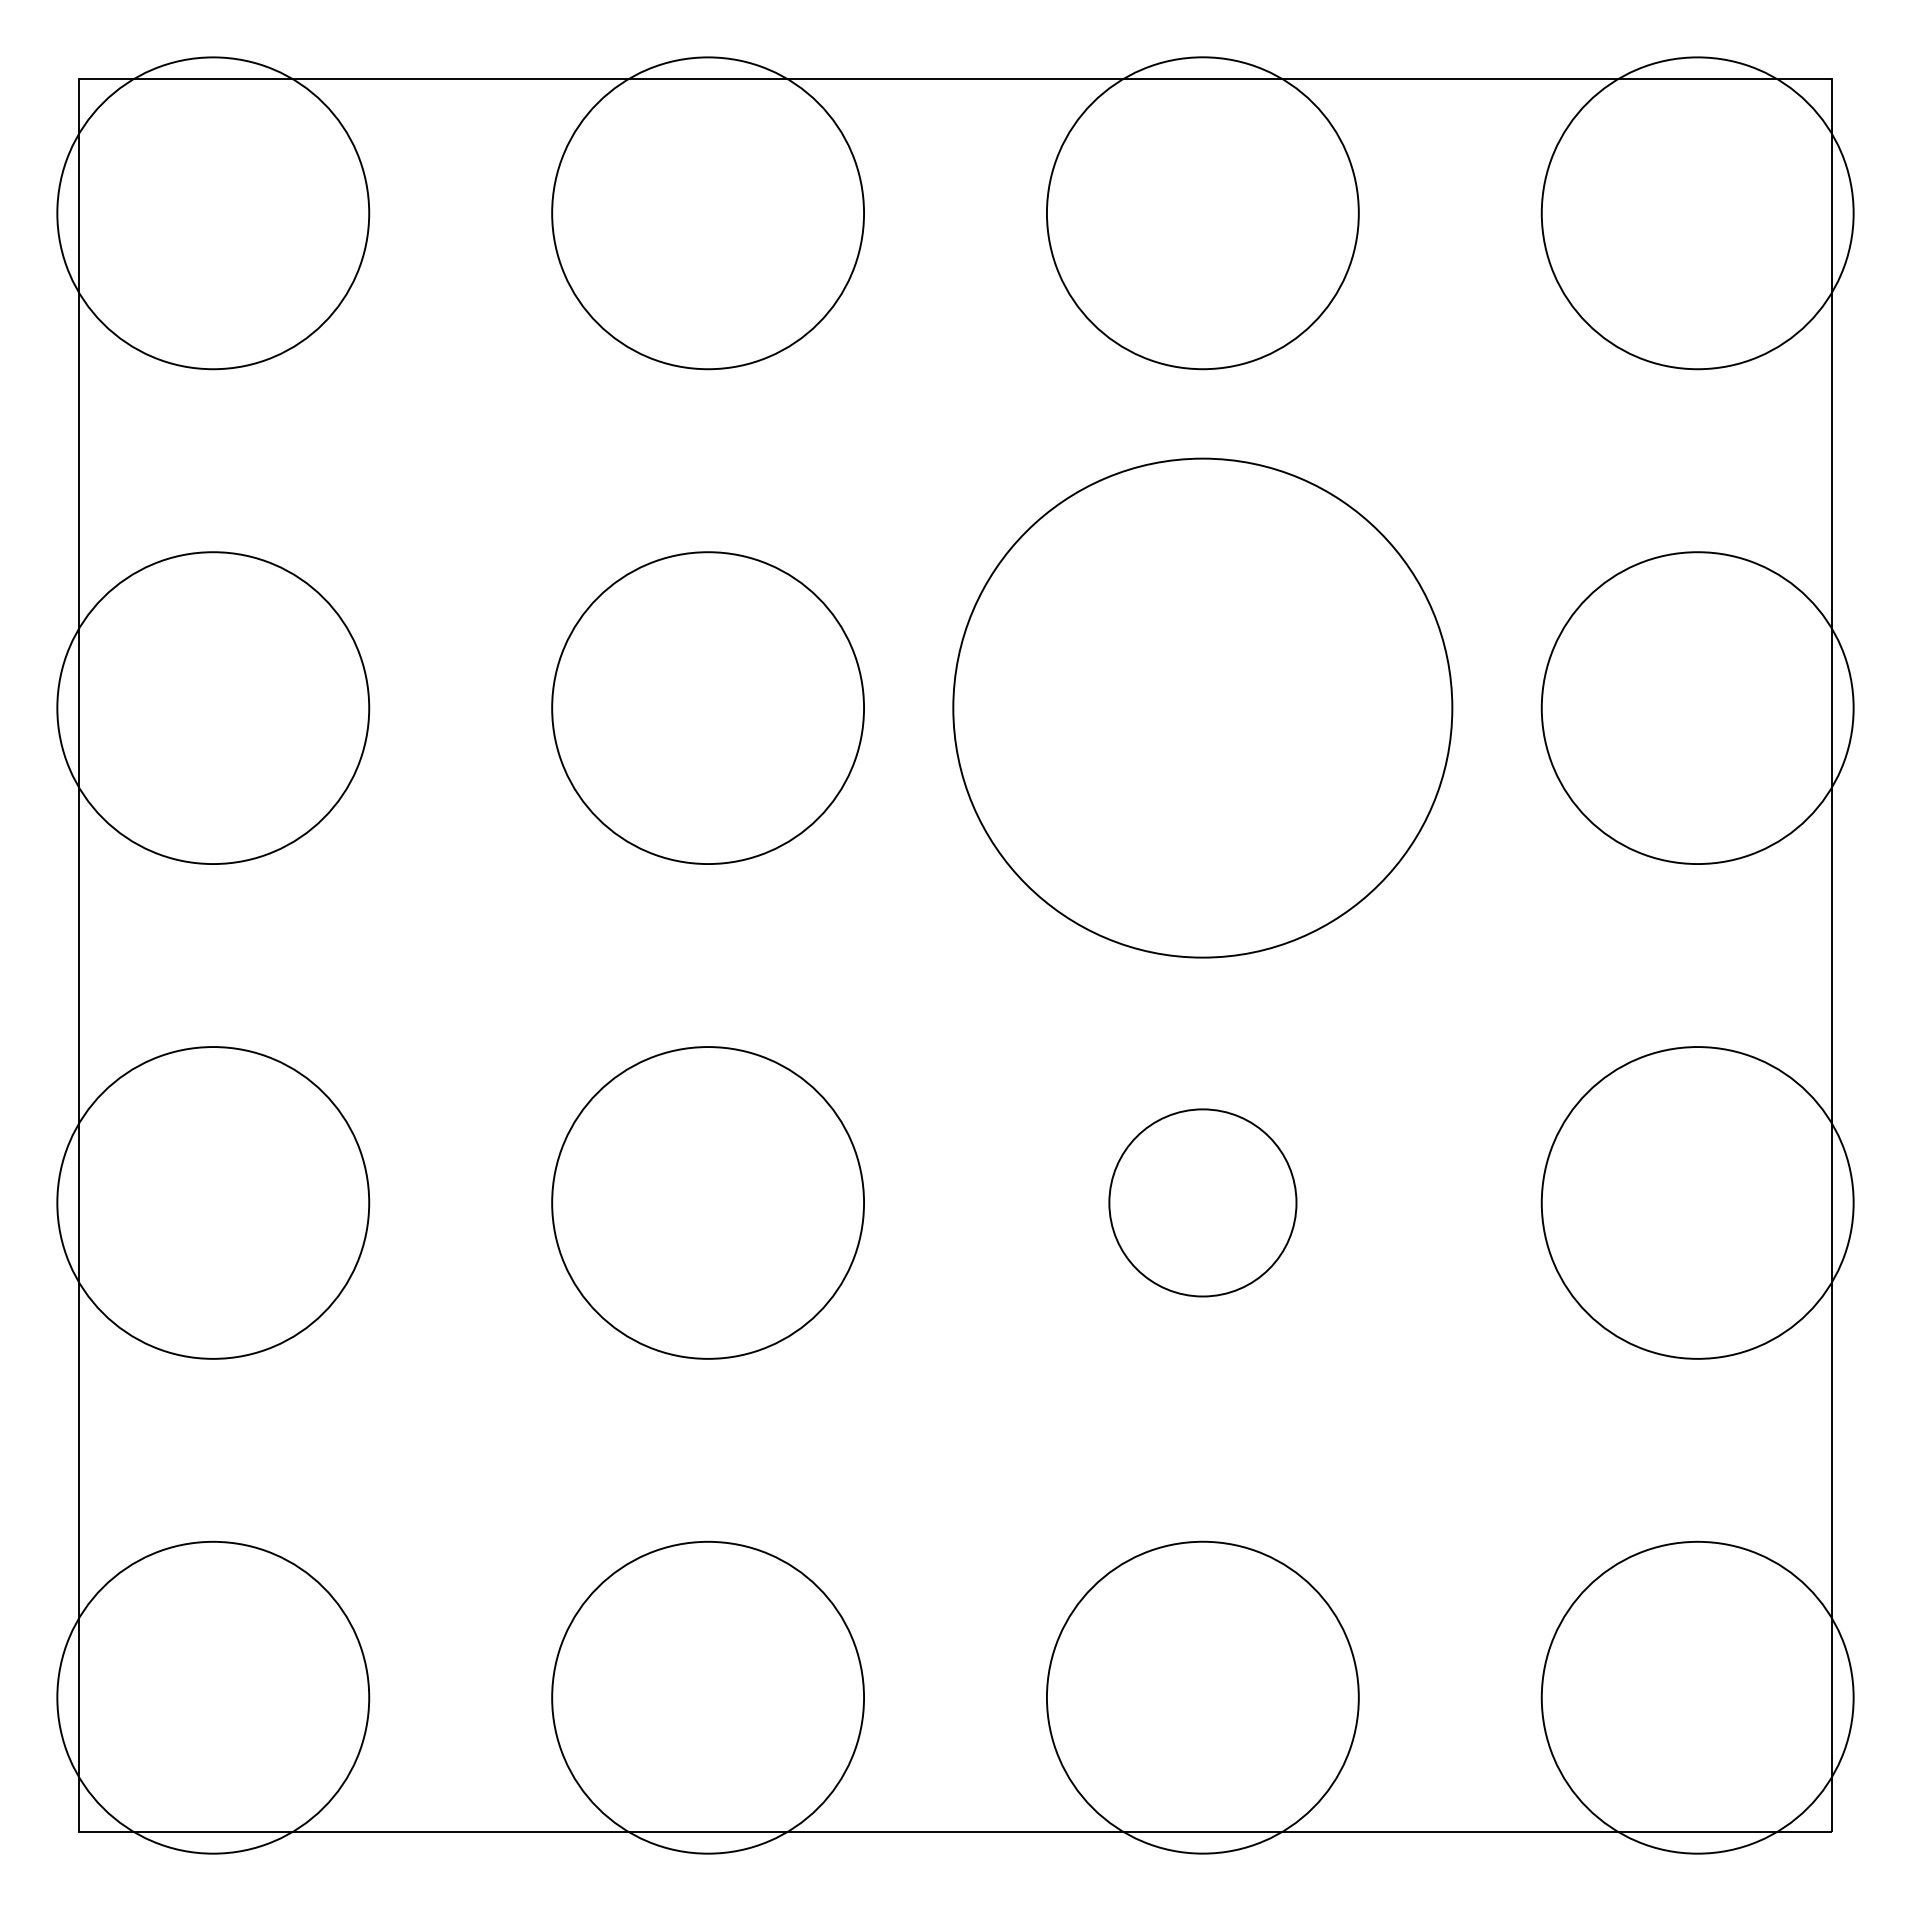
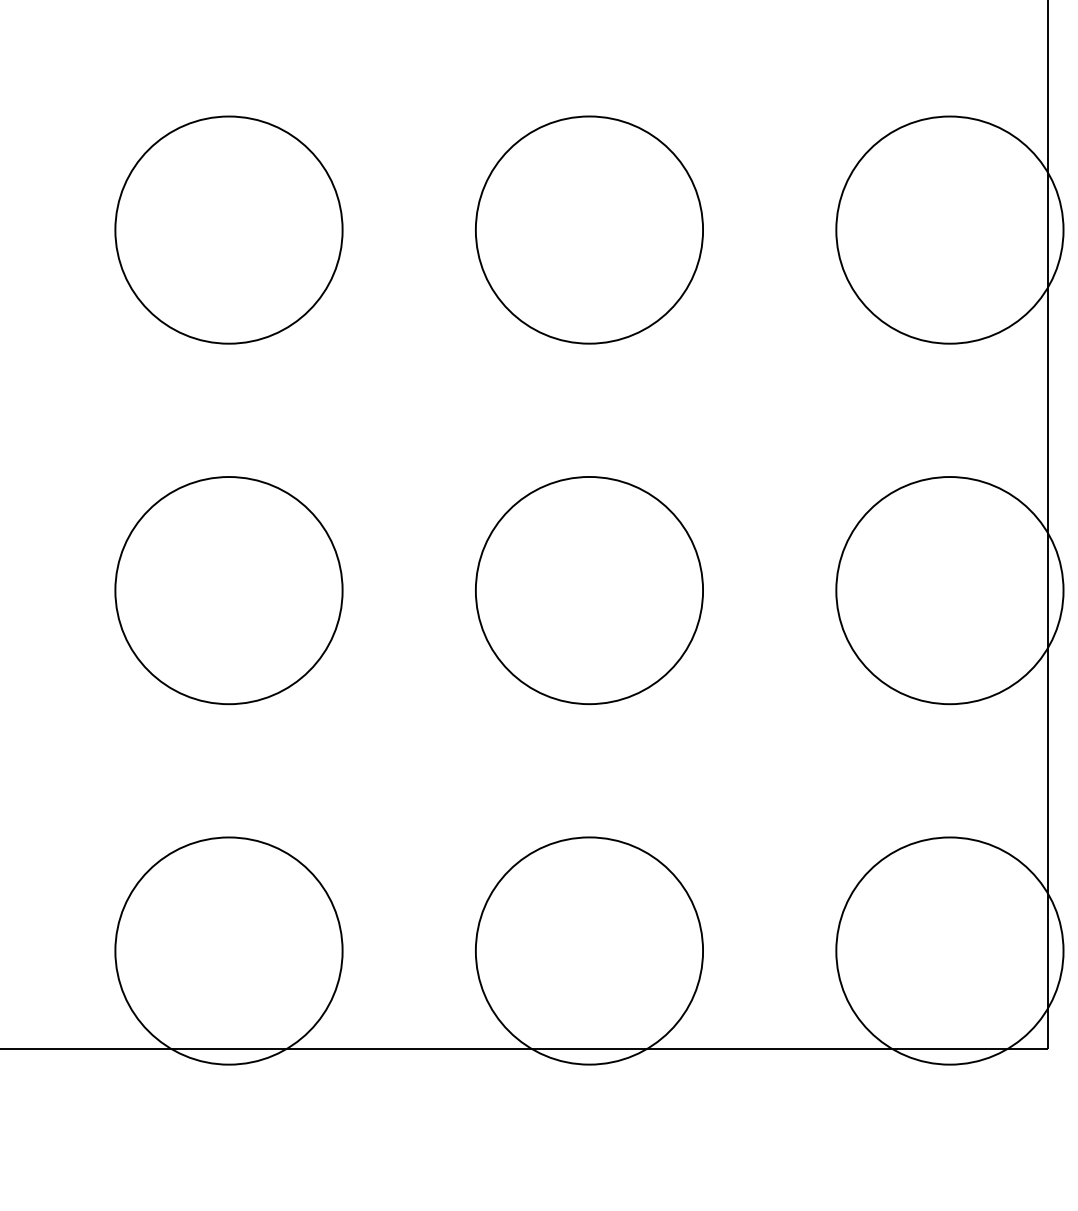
part: (1202, 707) -> (589, 229), size x0.62
part: (1202, 1202) -> (589, 590), size x1.67

